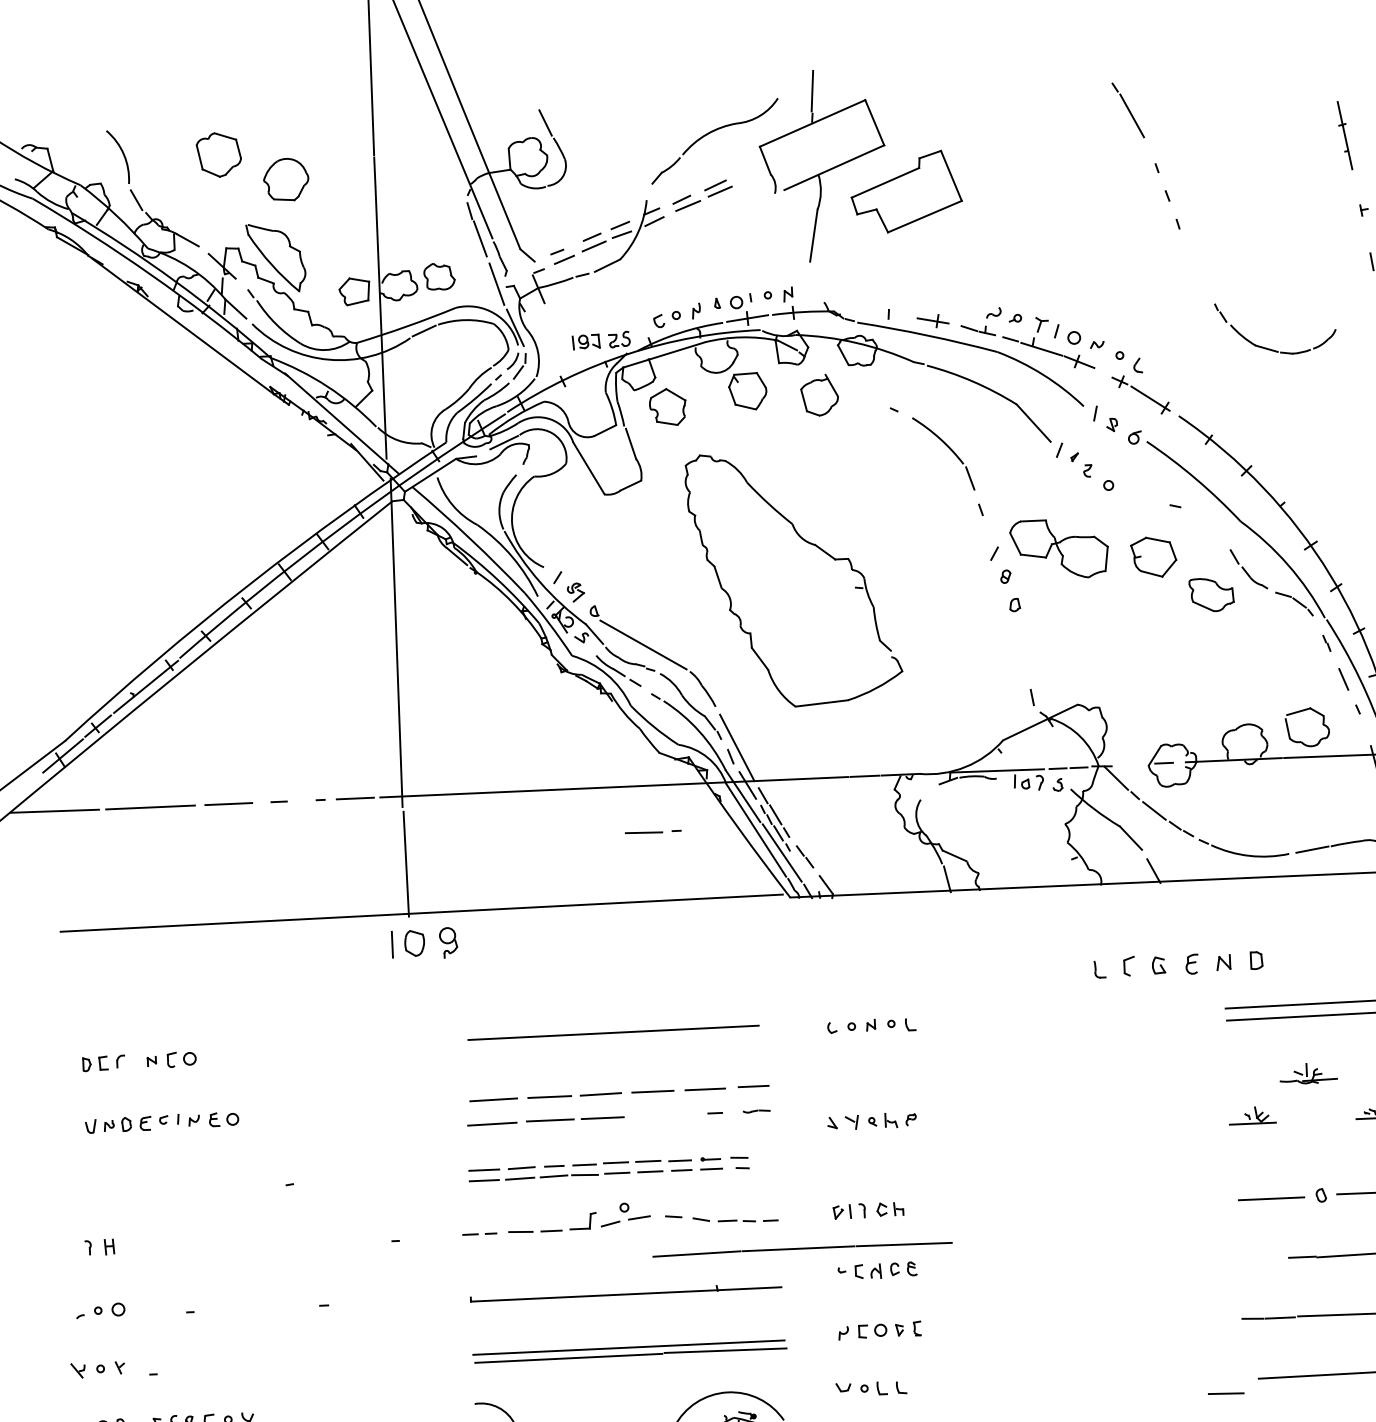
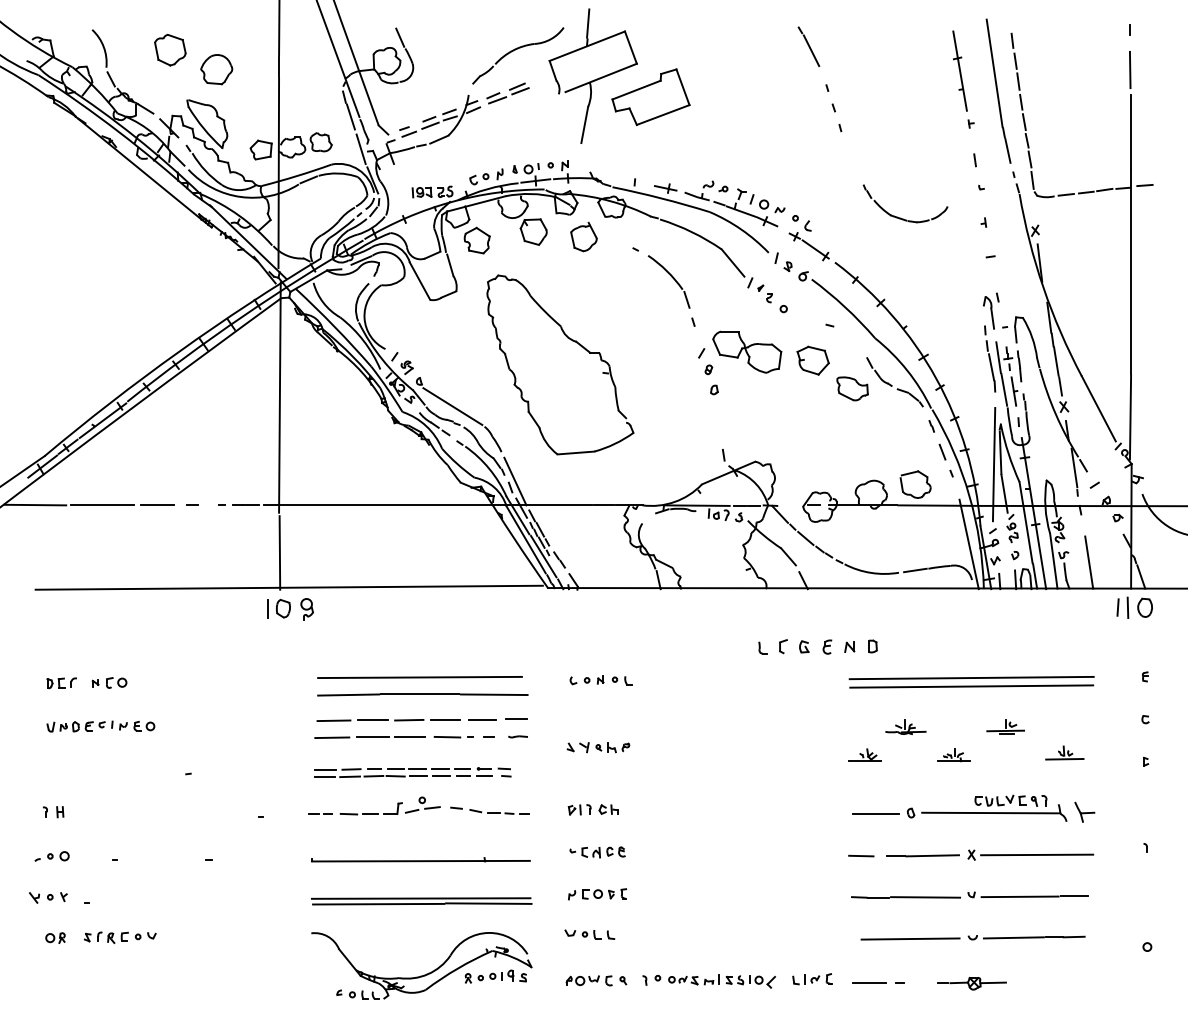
part: (1344, 134) -> (959, 70), size x1.67
line: (652, 832) -> (453, 737), moved
line: (802, 1248) -> (422, 694), moved
line: (1226, 1392) -> (861, 855), moved

